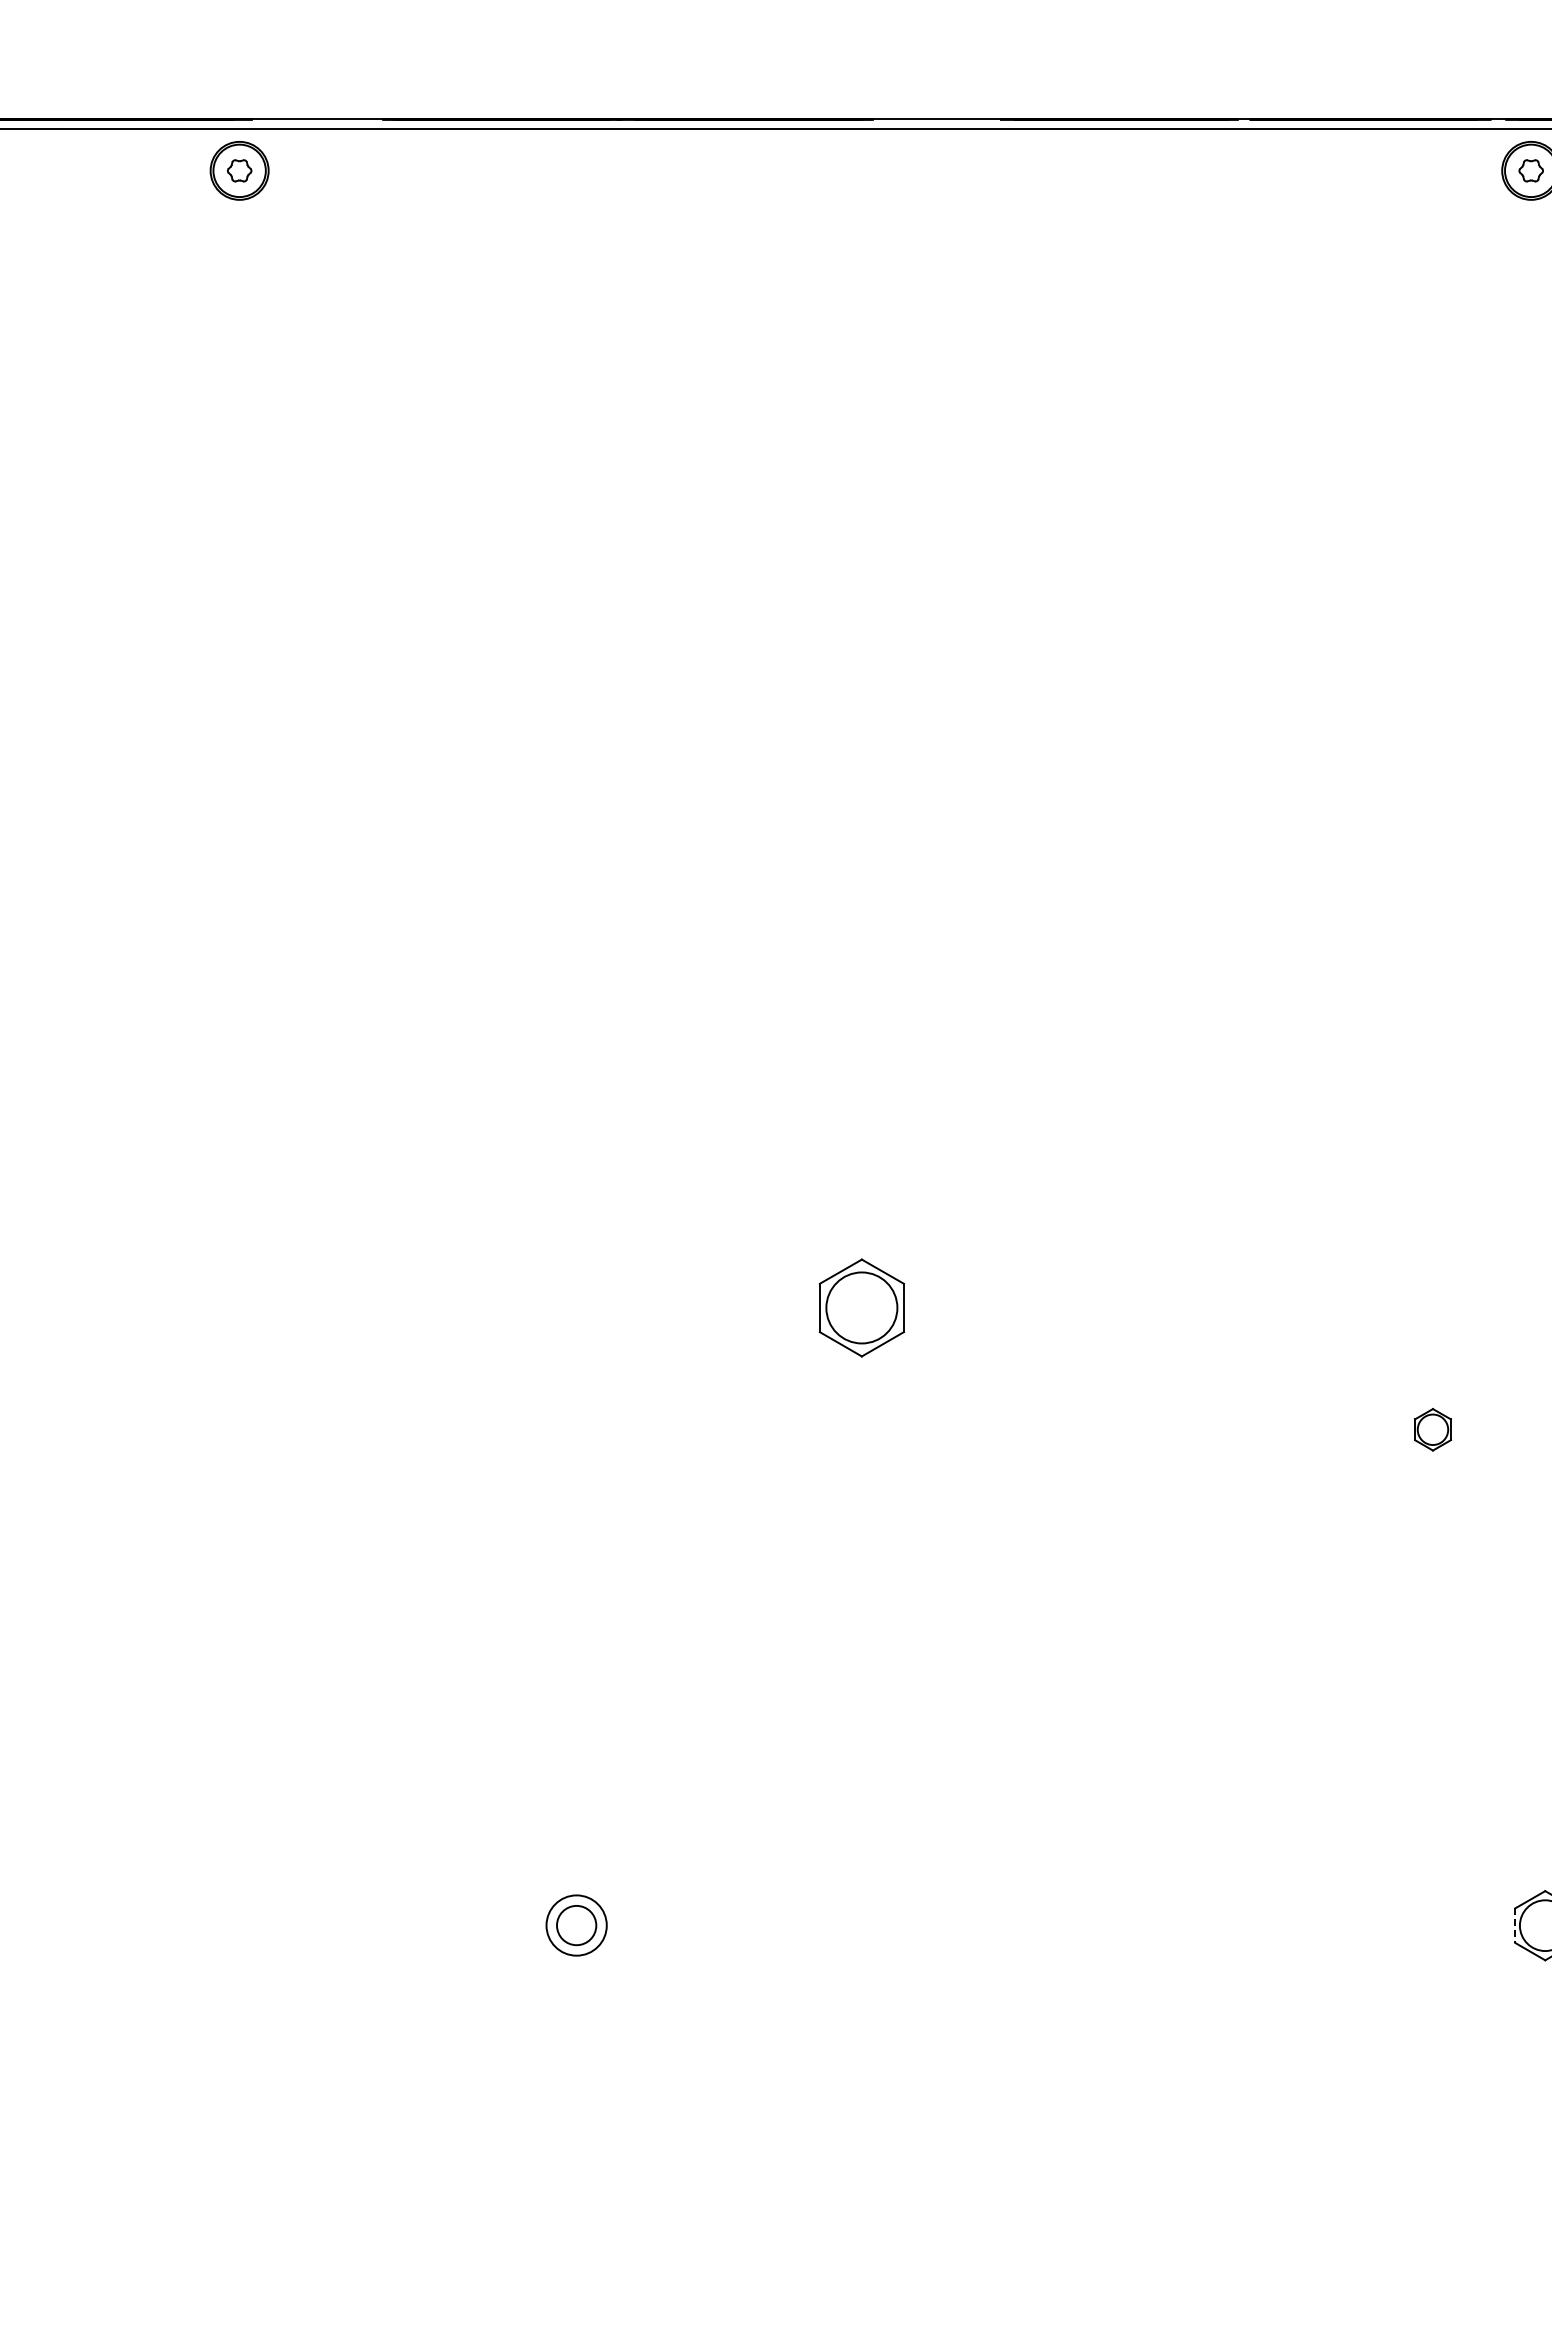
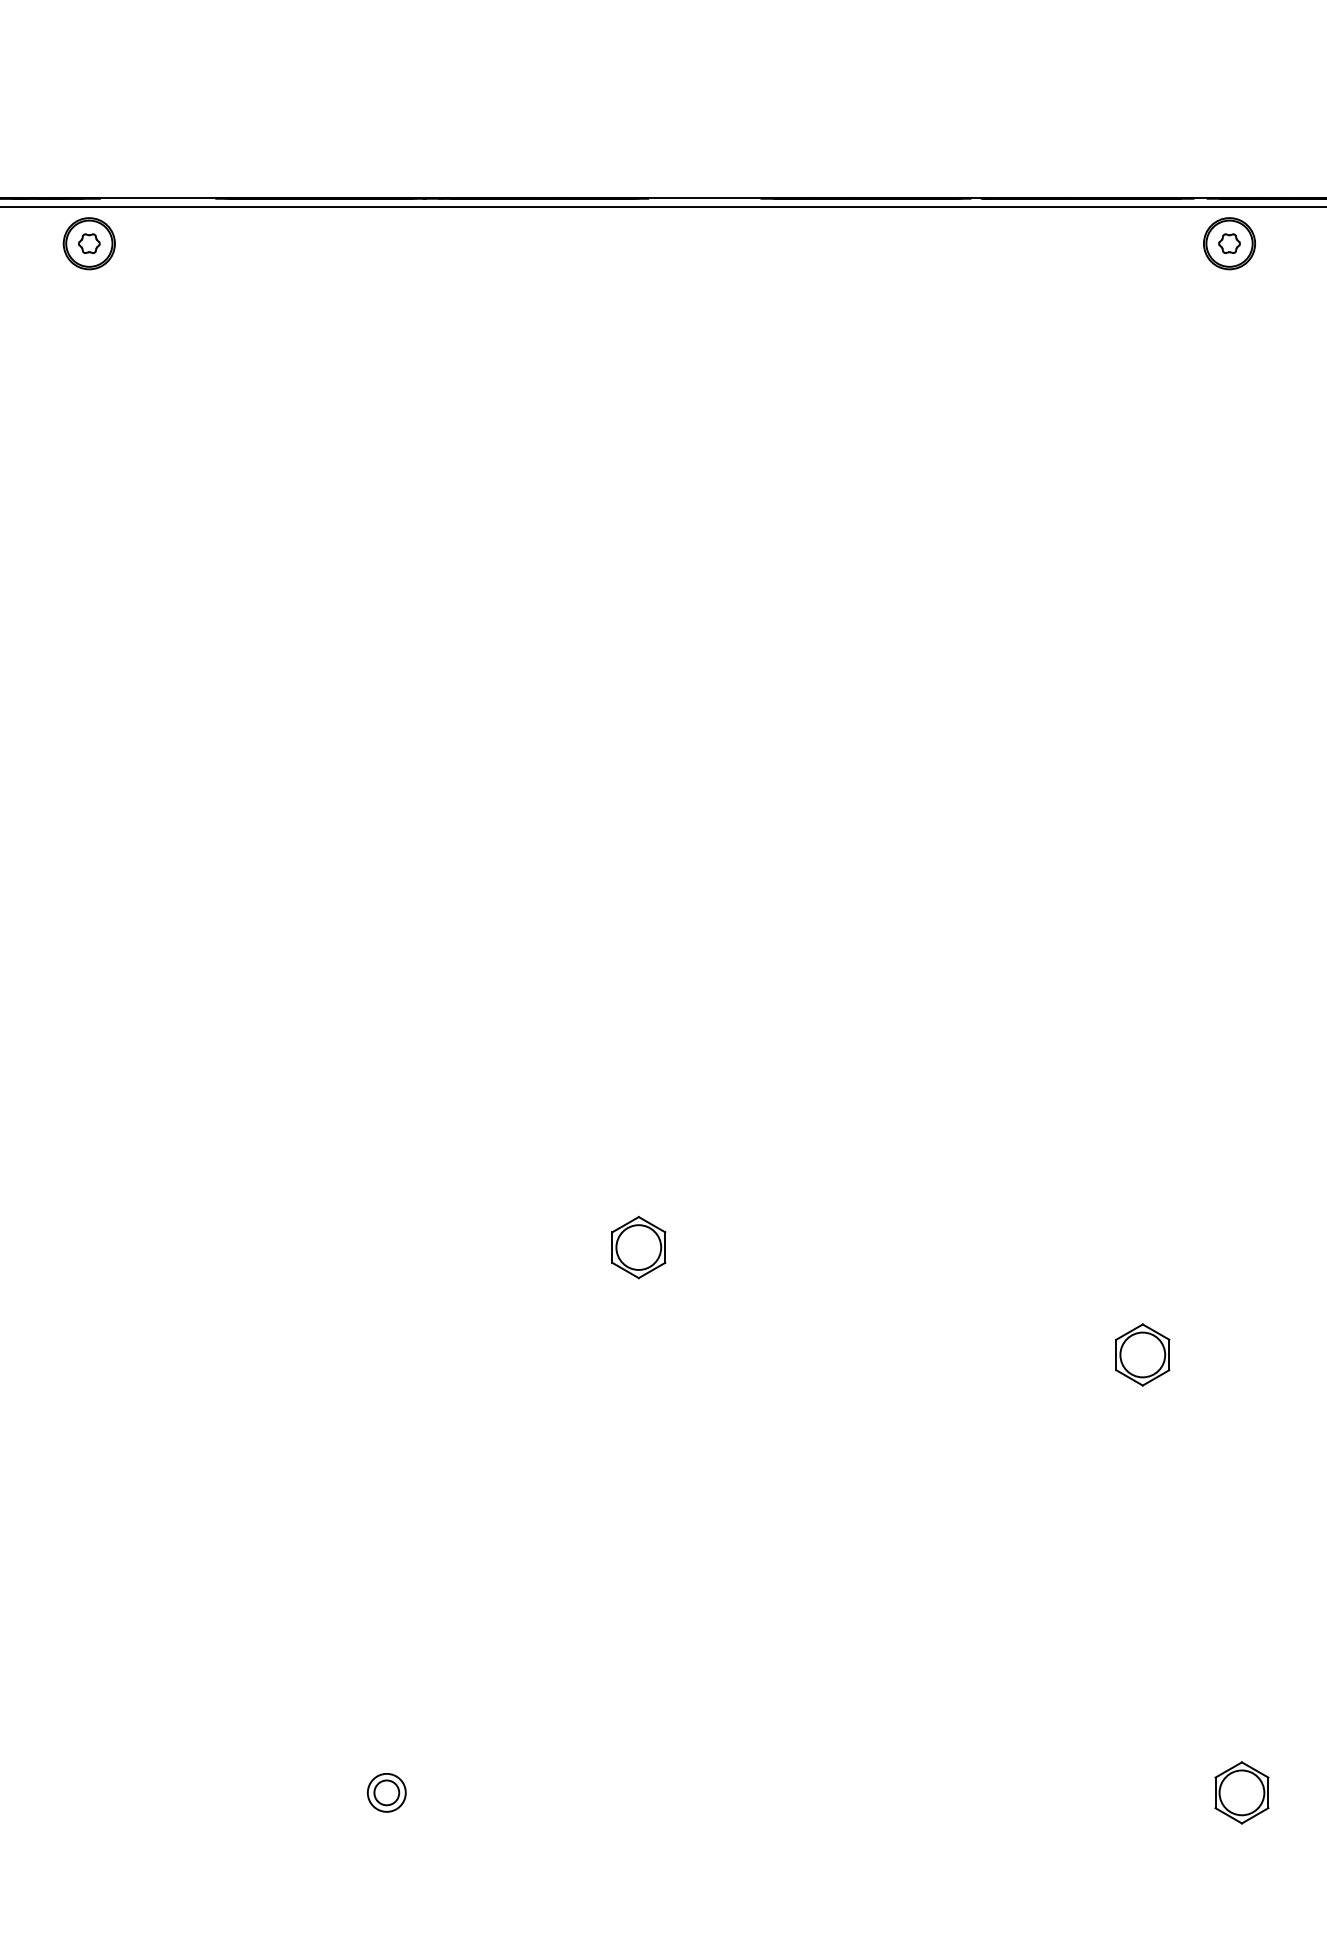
part: (862, 1307) -> (639, 1247), size x0.71
part: (1432, 1429) -> (1142, 1354), size x1.67
part: (576, 1925) -> (386, 1792), size x0.71
line: (1515, 1926) -> (1215, 1793), dashed -> solid

